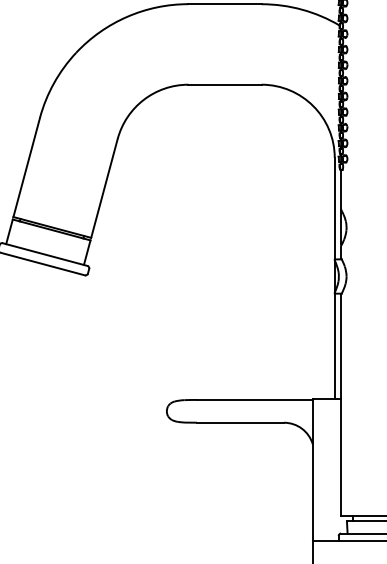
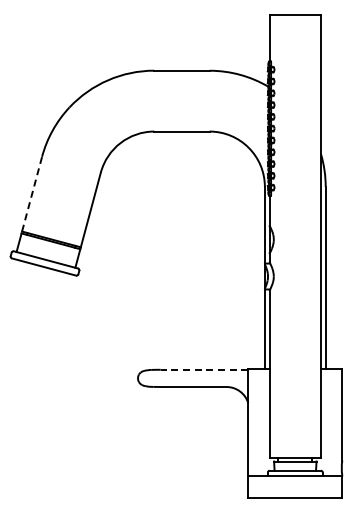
line: (27, 167) -> (32, 194), solid -> dashed
line: (254, 399) -> (204, 369), solid -> dashed

